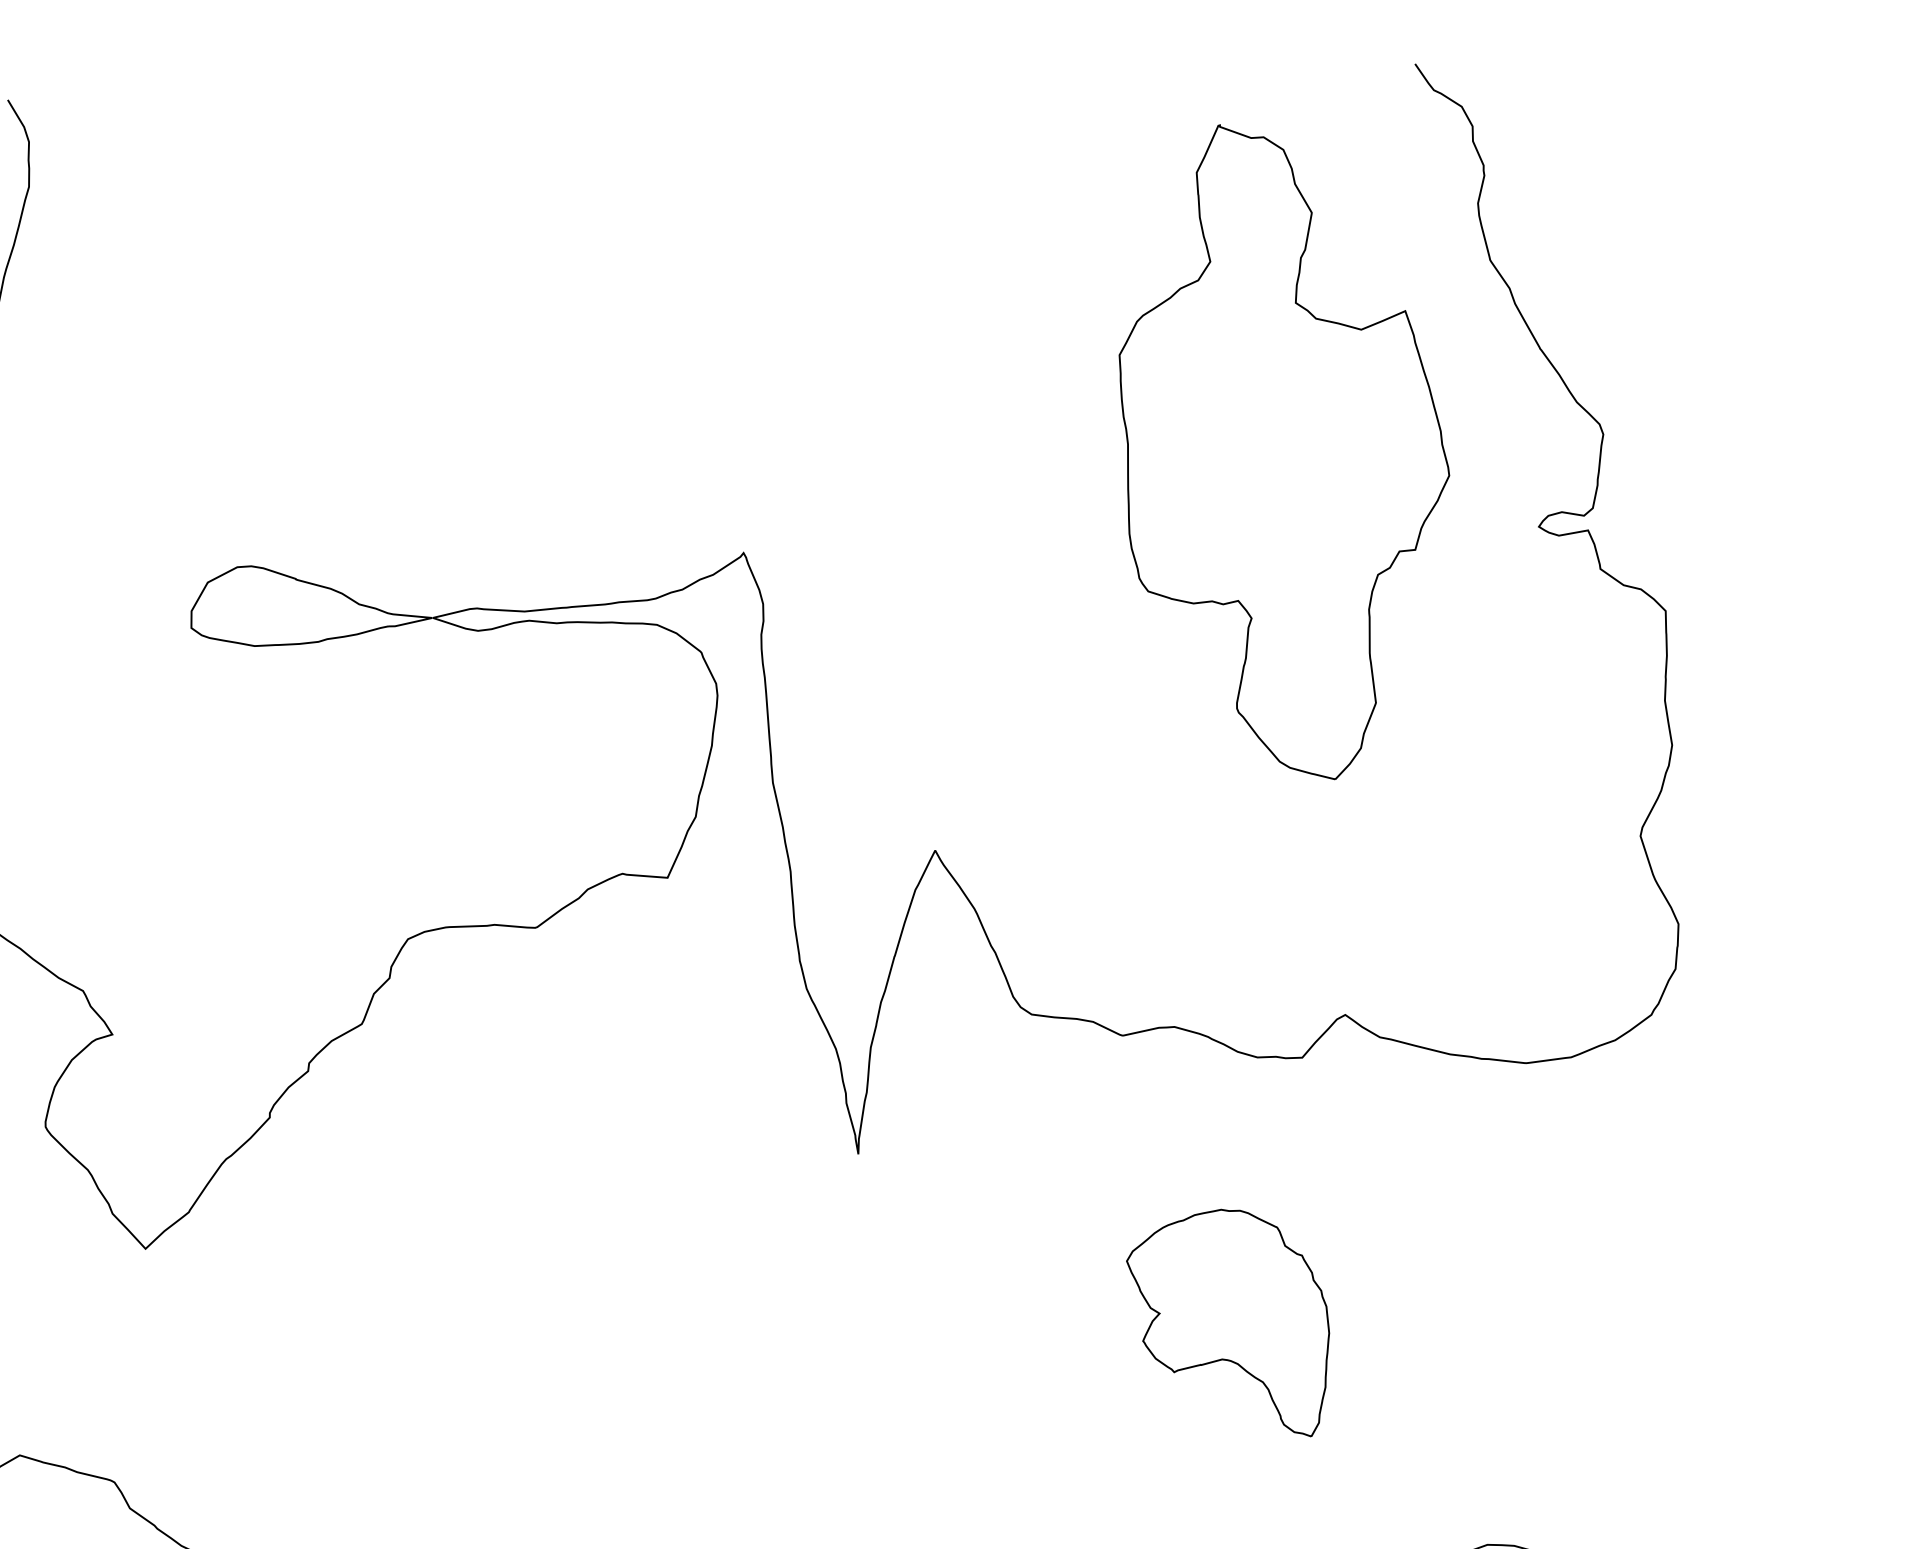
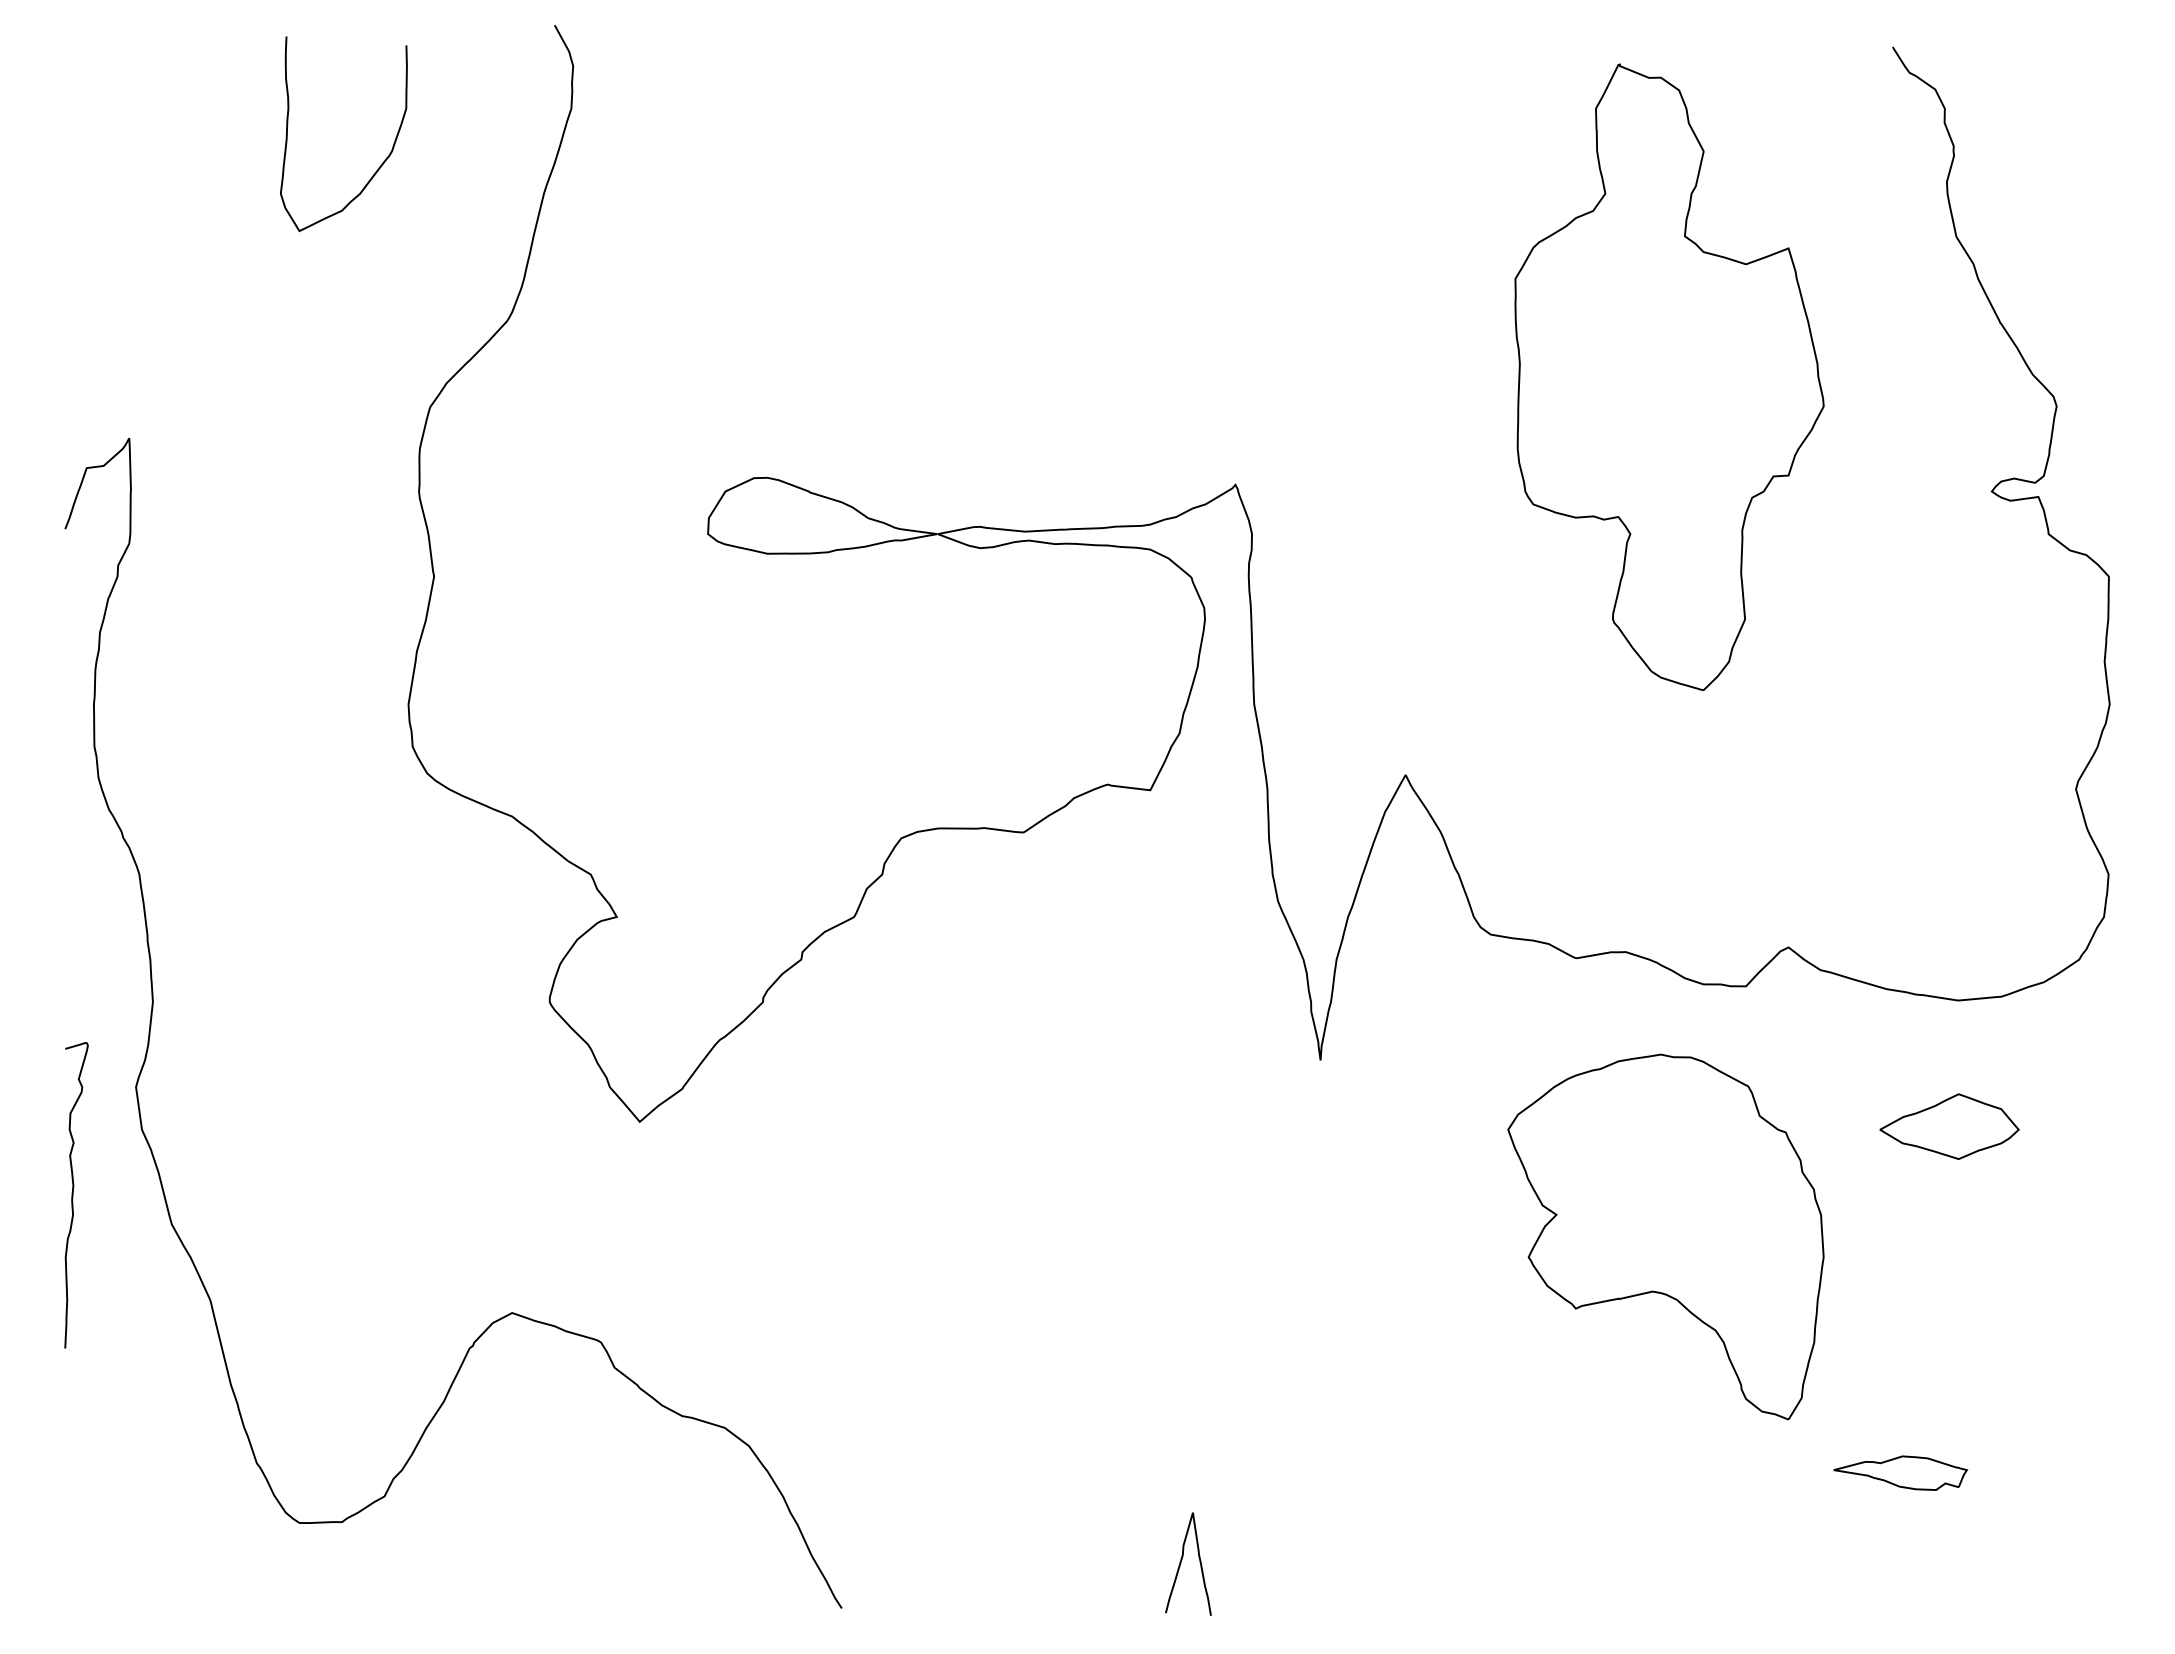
part: (1285, 450) -> (1669, 376), moved
part: (1522, 1196) -> (1949, 1126), added
part: (1228, 1324) -> (1665, 1236), size x1.67

